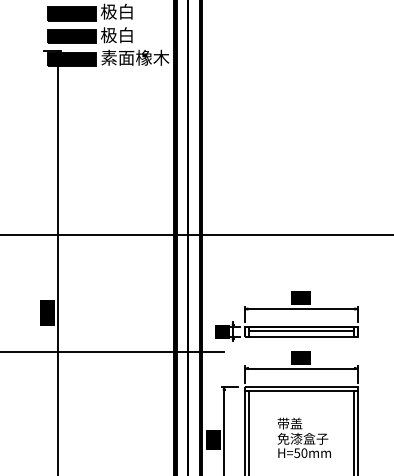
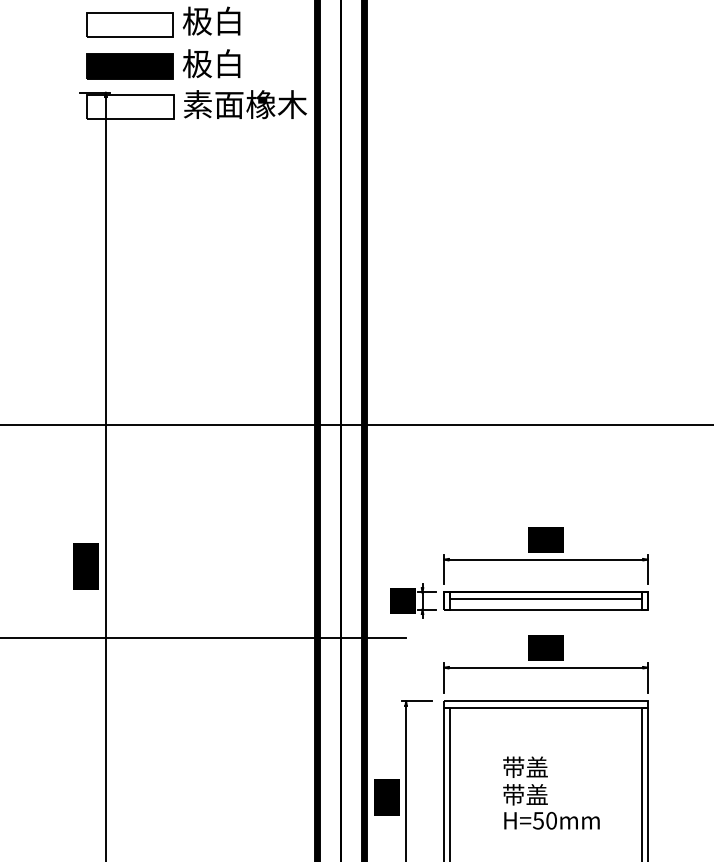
fill: (71, 13) -> (129, 24), removed
fill: (71, 58) -> (129, 105), removed
text: (302, 438) -> (548, 794), 免漆盒子 -> 带盖

